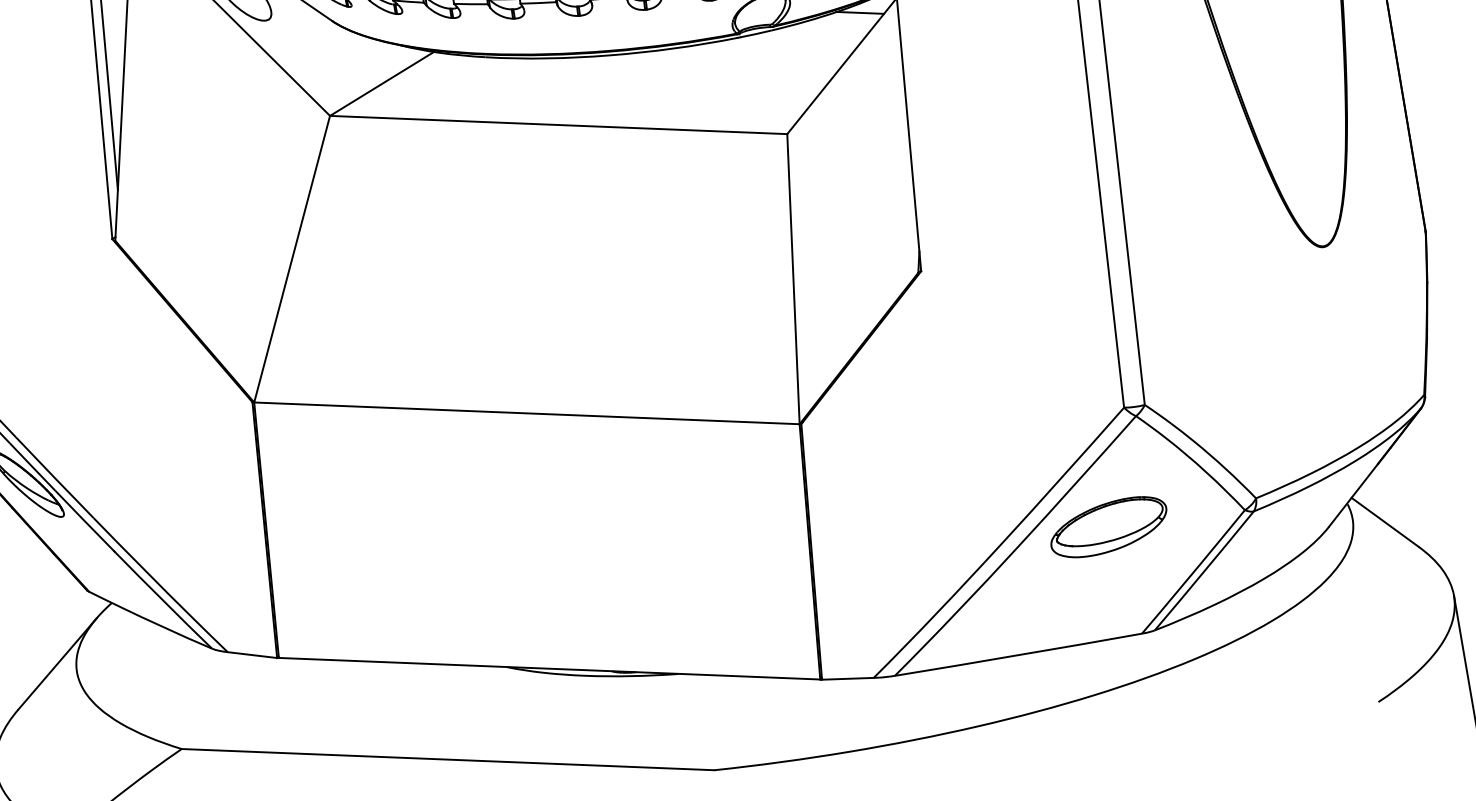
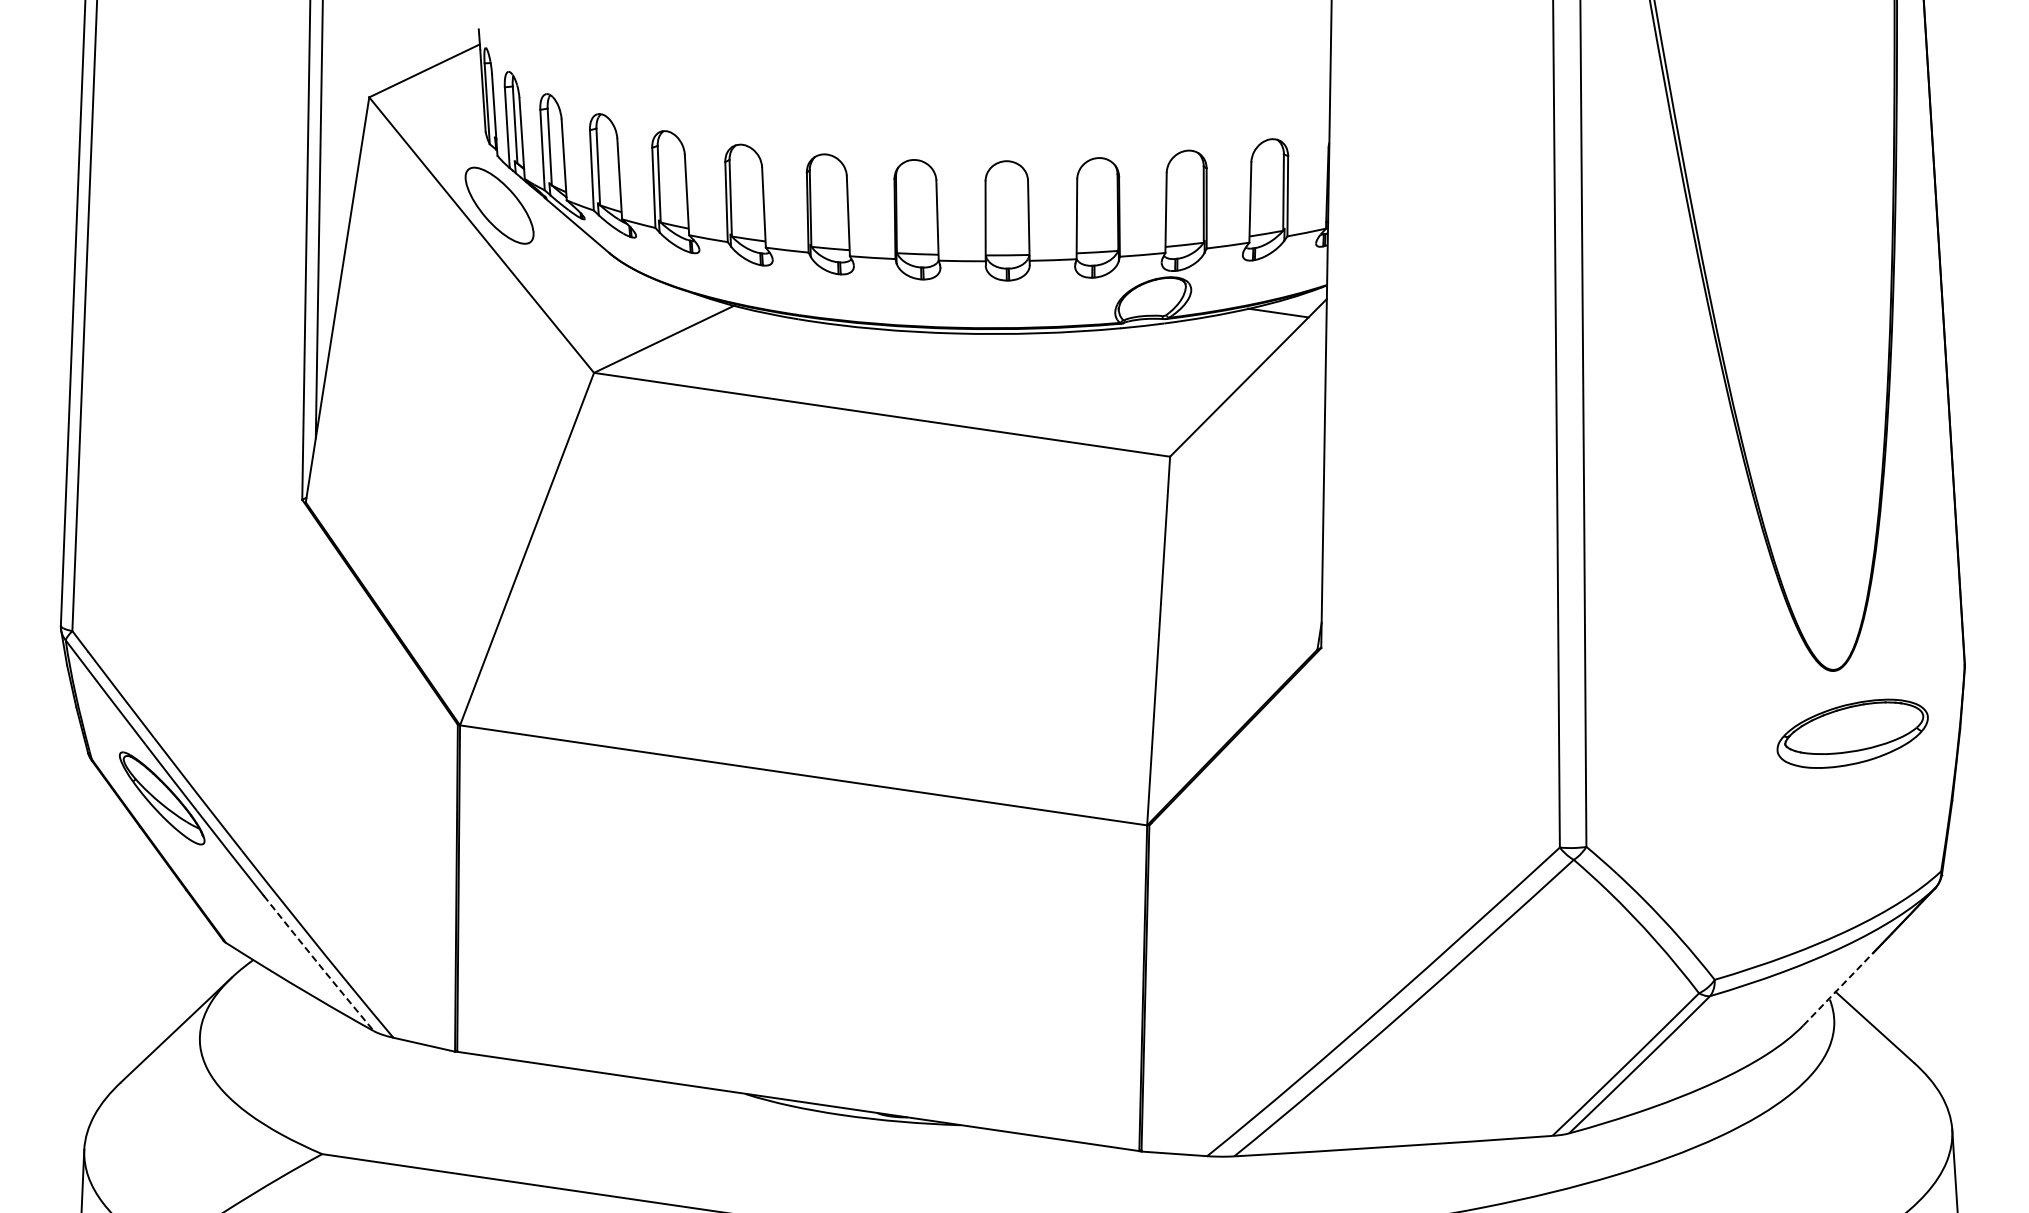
line: (1353, 494) -> (1838, 988), solid -> dashed
part: (1108, 526) -> (1852, 733), moved
arc: (163, 600) -> (318, 963), solid -> dashed

